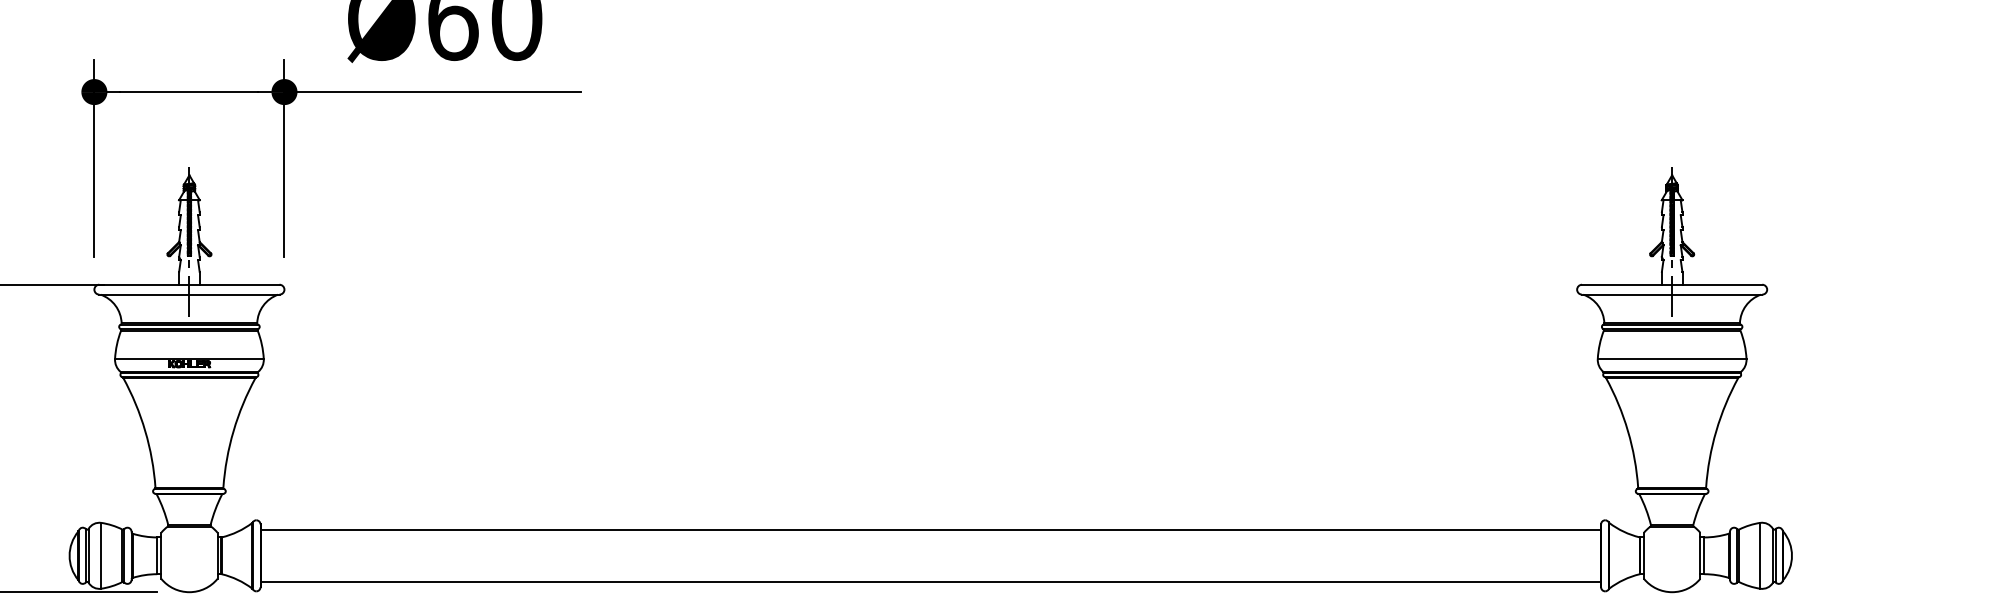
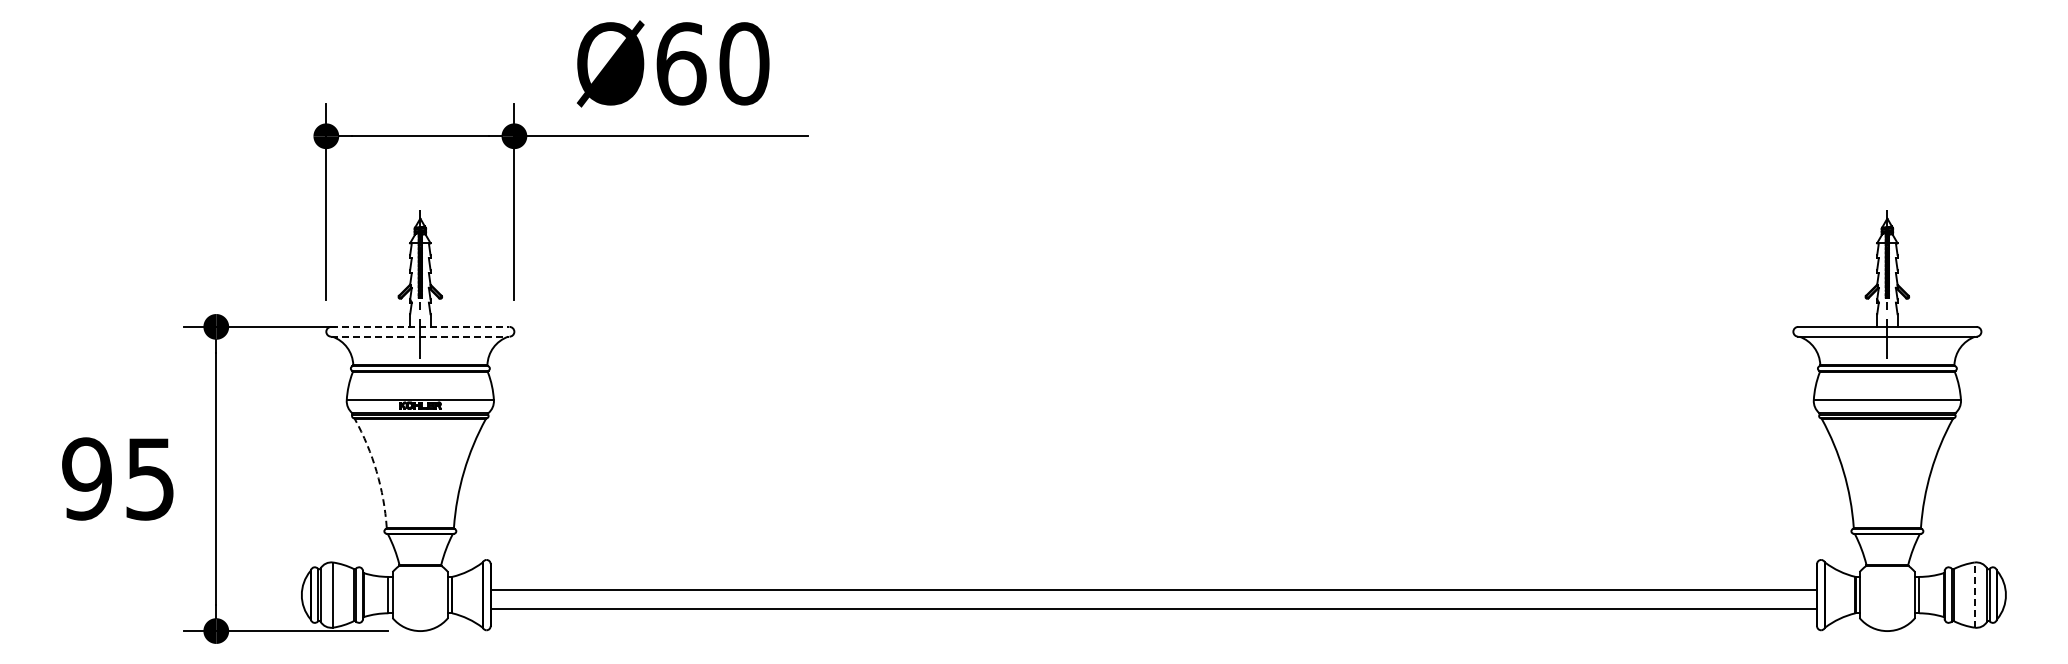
line: (189, 284) -> (420, 326), solid -> dashed
line: (189, 294) -> (420, 336), solid -> dashed
arc: (145, 430) -> (376, 471), solid -> dashed
line: (930, 529) -> (1153, 608), moved
line: (1760, 556) -> (1974, 595), solid -> dashed
line: (930, 581) -> (1153, 589), moved

